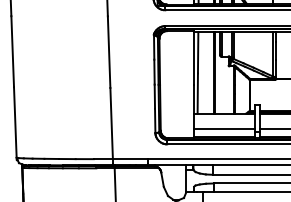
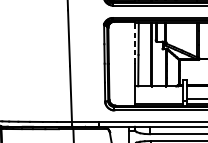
line: (193, 57) -> (135, 42), solid -> dashed
line: (224, 129) -> (159, 98), removed

